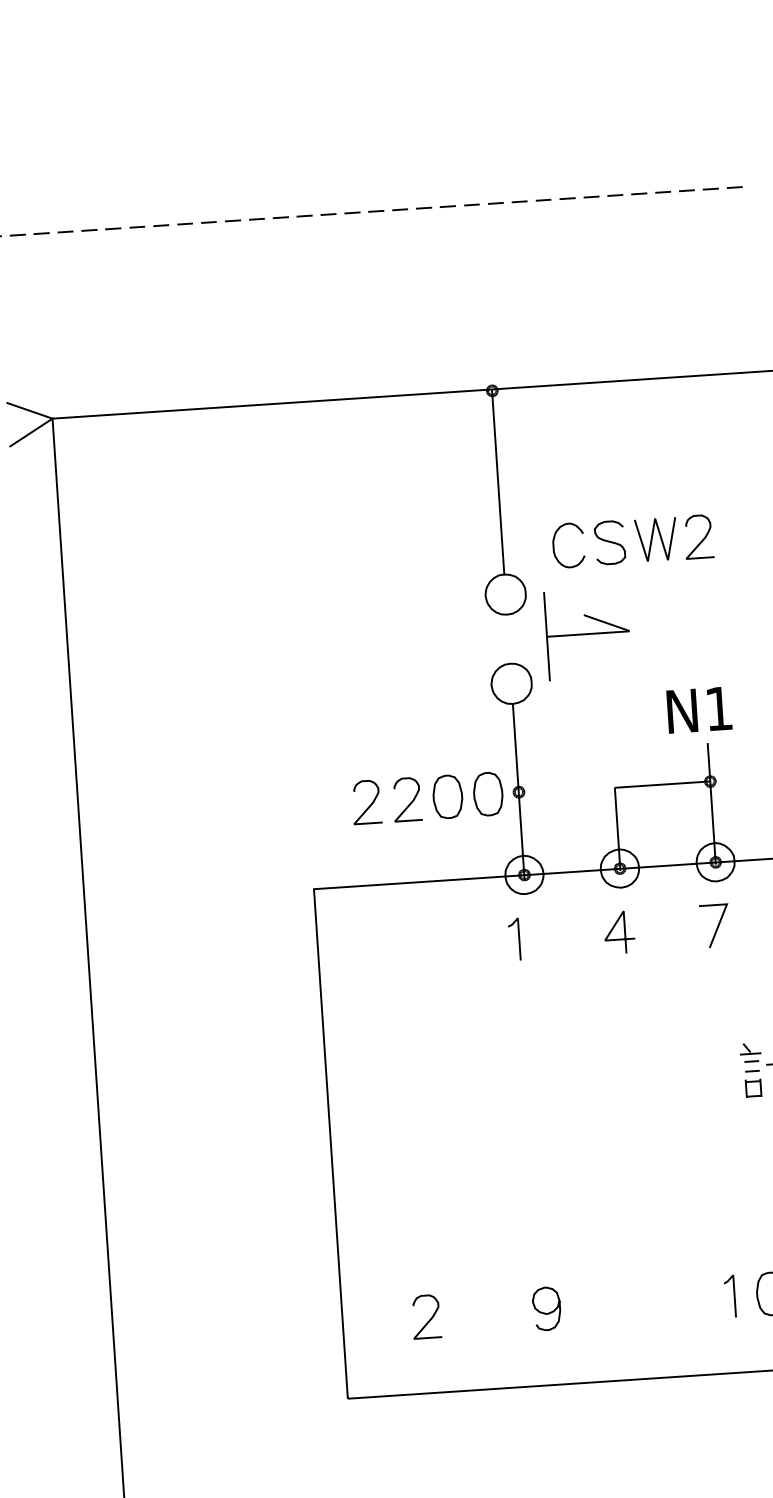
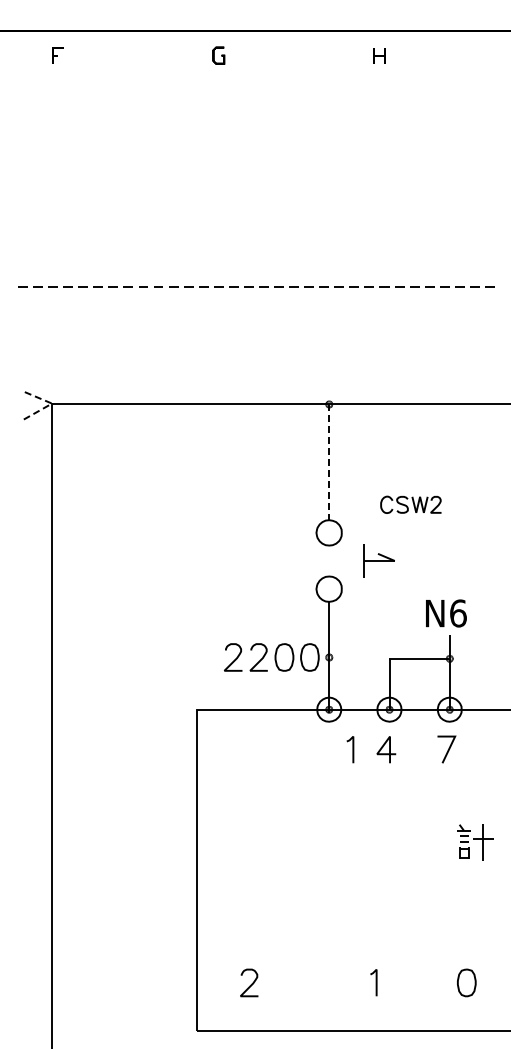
line: (53, 418) -> (52, 403), solid -> dashed
line: (498, 482) -> (329, 462), solid -> dashed
part: (631, 540) -> (410, 504), size x0.6
part: (586, 633) -> (378, 560), size x0.6
text: (719, 708) -> (458, 613), N1 -> N6
line: (517, 938) -> (352, 749), moved
line: (732, 1295) -> (375, 982), moved
curve: (549, 1311) -> (326, 984), removed

